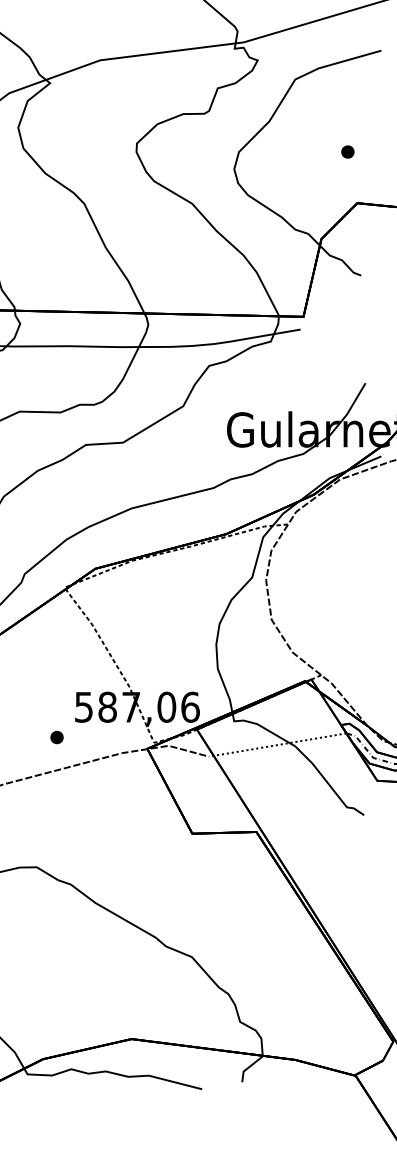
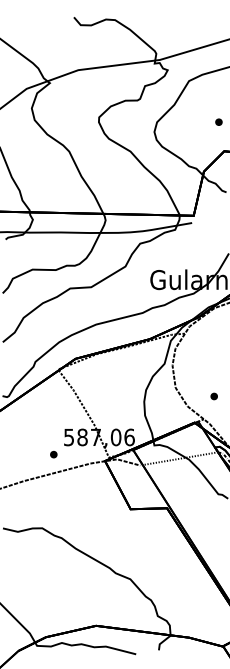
part: (338, 635) -> (213, 396), added

